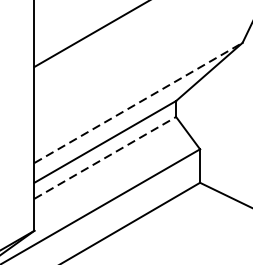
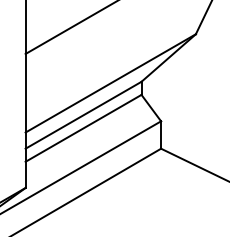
line: (139, 103) -> (111, 83), dashed -> solid
line: (105, 158) -> (83, 128), dashed -> solid

